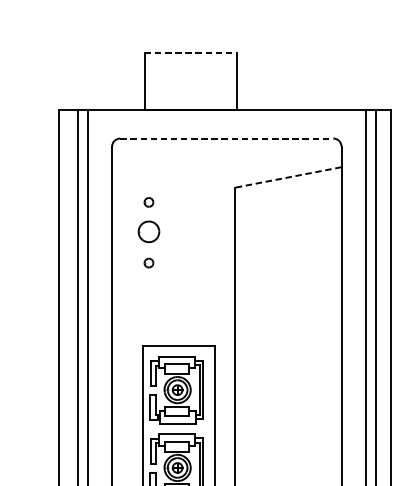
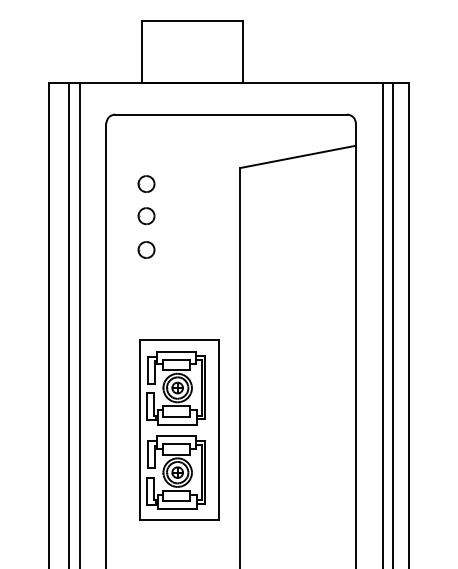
line: (191, 52) -> (192, 21), dashed -> solid
line: (227, 138) -> (231, 114), dashed -> solid
line: (287, 177) -> (297, 156), dashed -> solid
part: (148, 201) -> (146, 183), size x1.67
part: (148, 232) -> (146, 216), size x0.71
part: (148, 262) -> (146, 249), size x1.67

